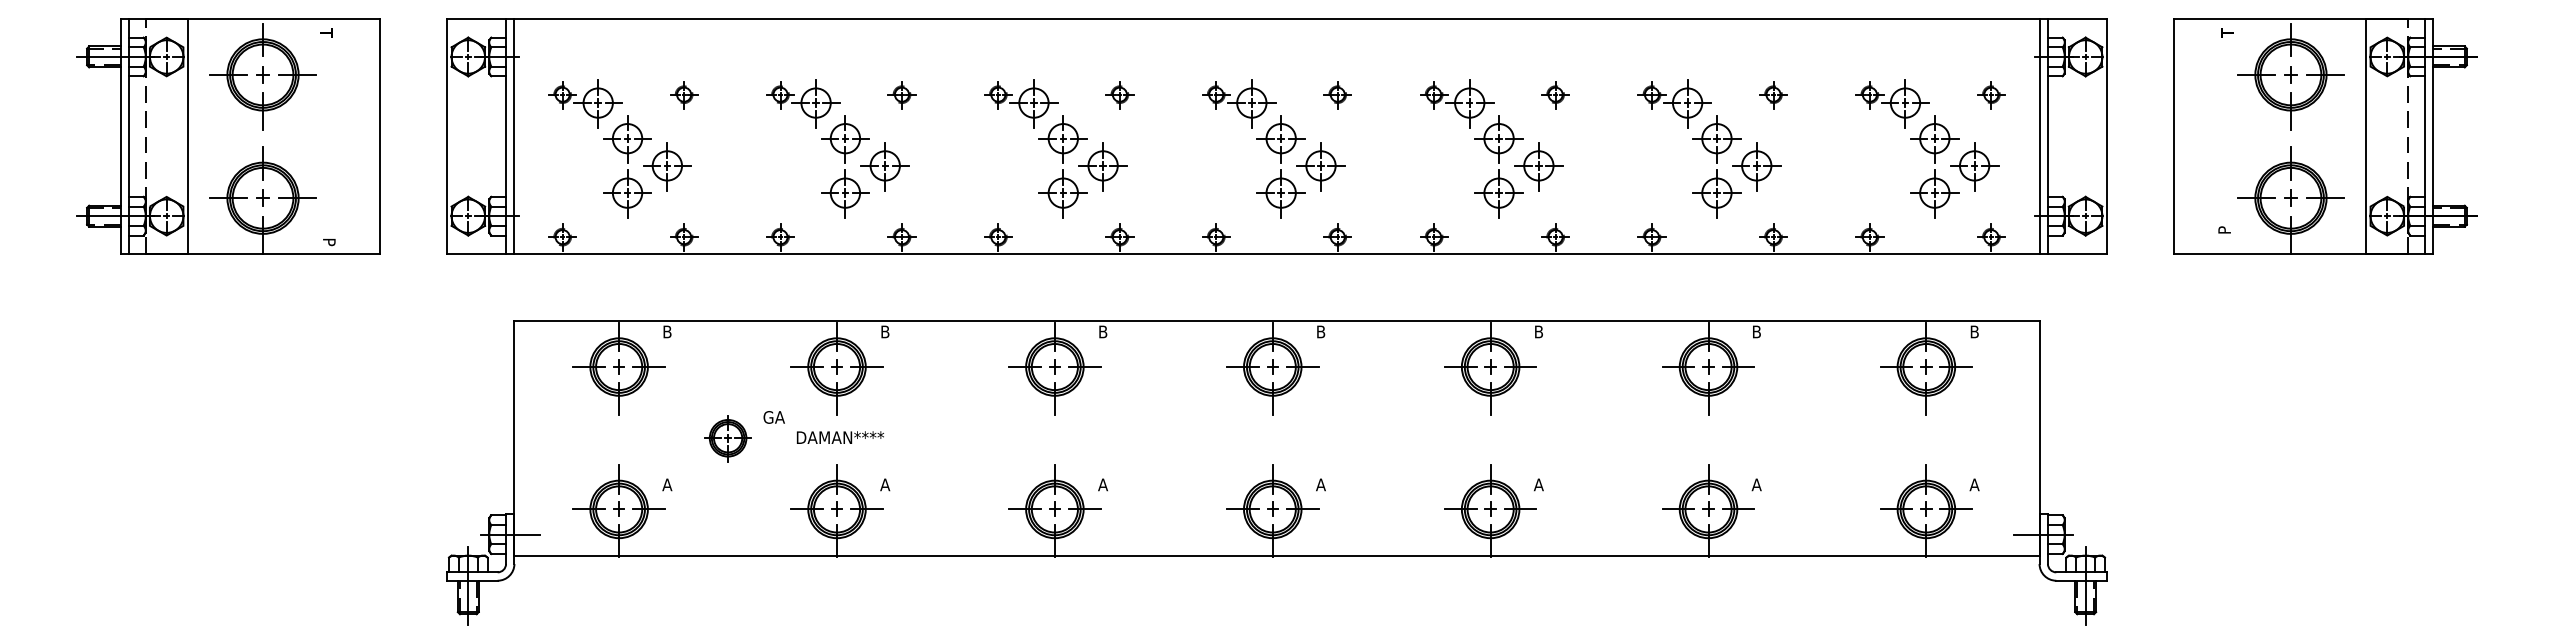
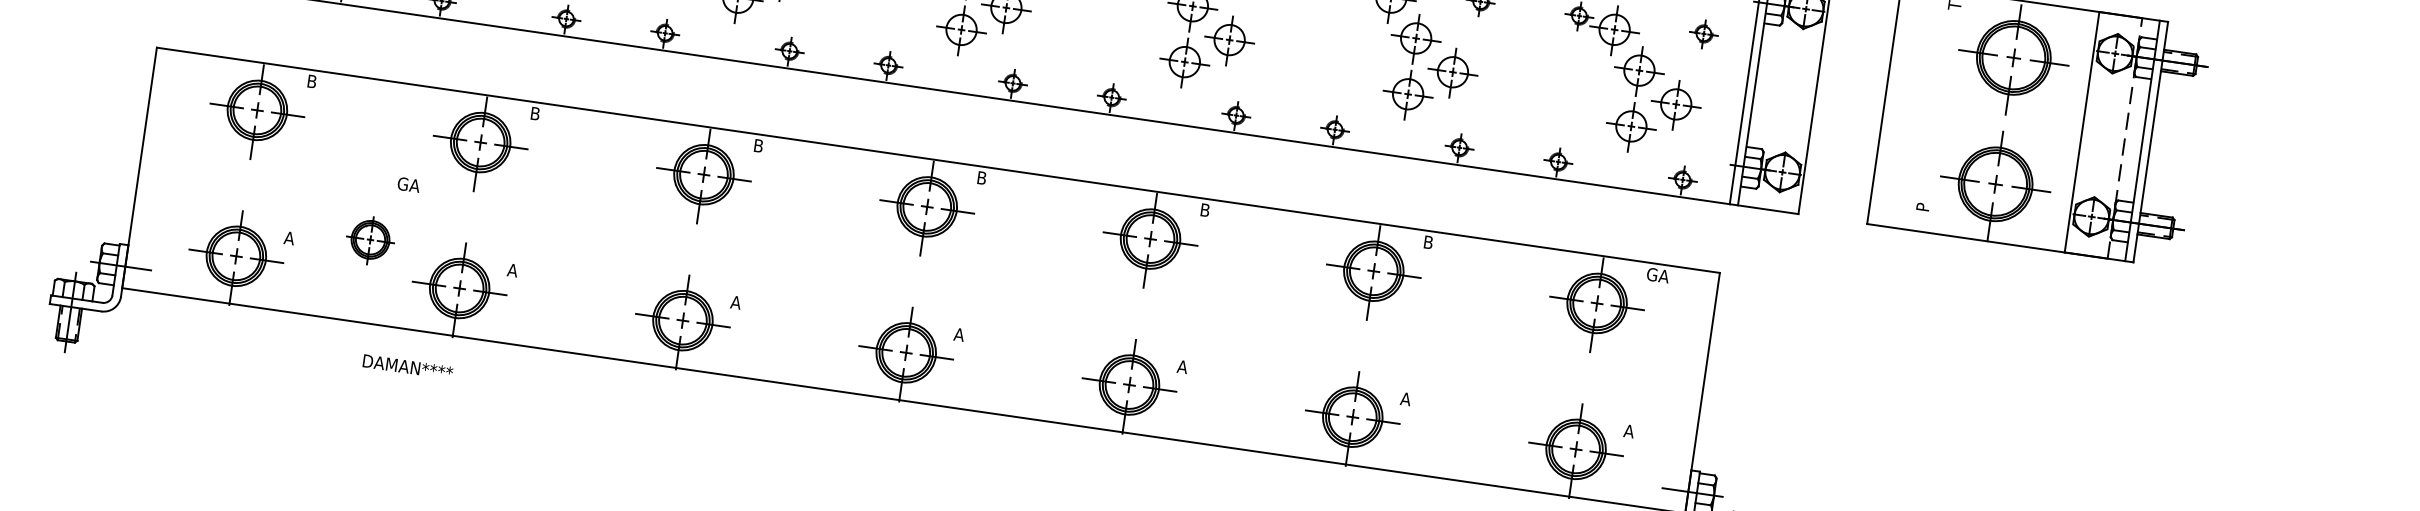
text: (1980, 331) -> (1657, 275), B -> GA
text: (839, 437) -> (407, 366), moved
part: (727, 438) -> (369, 240), moved

